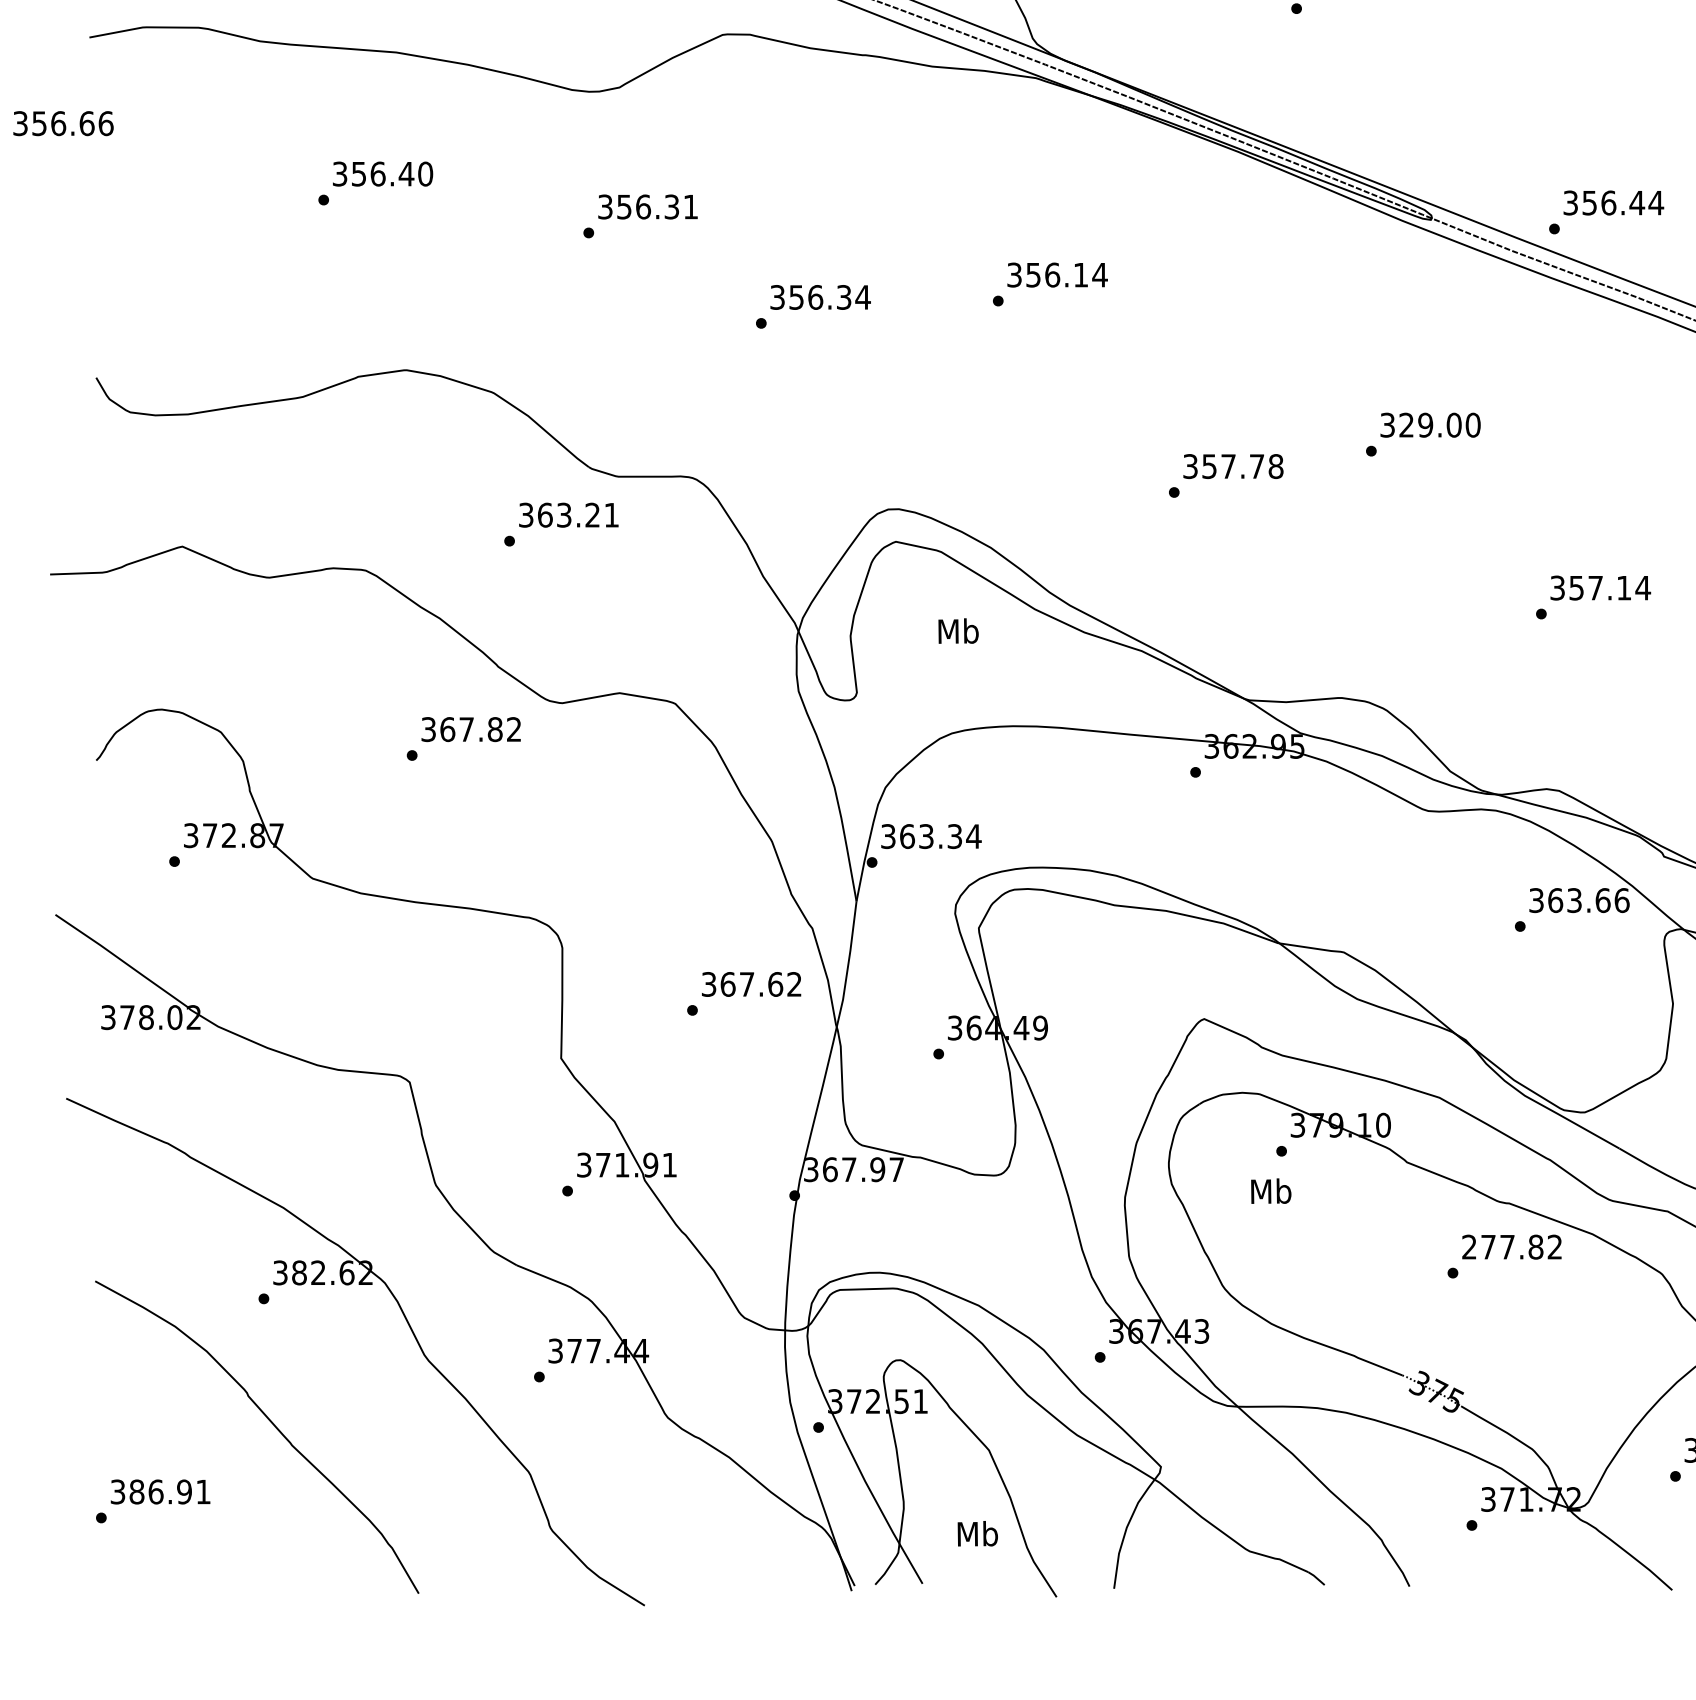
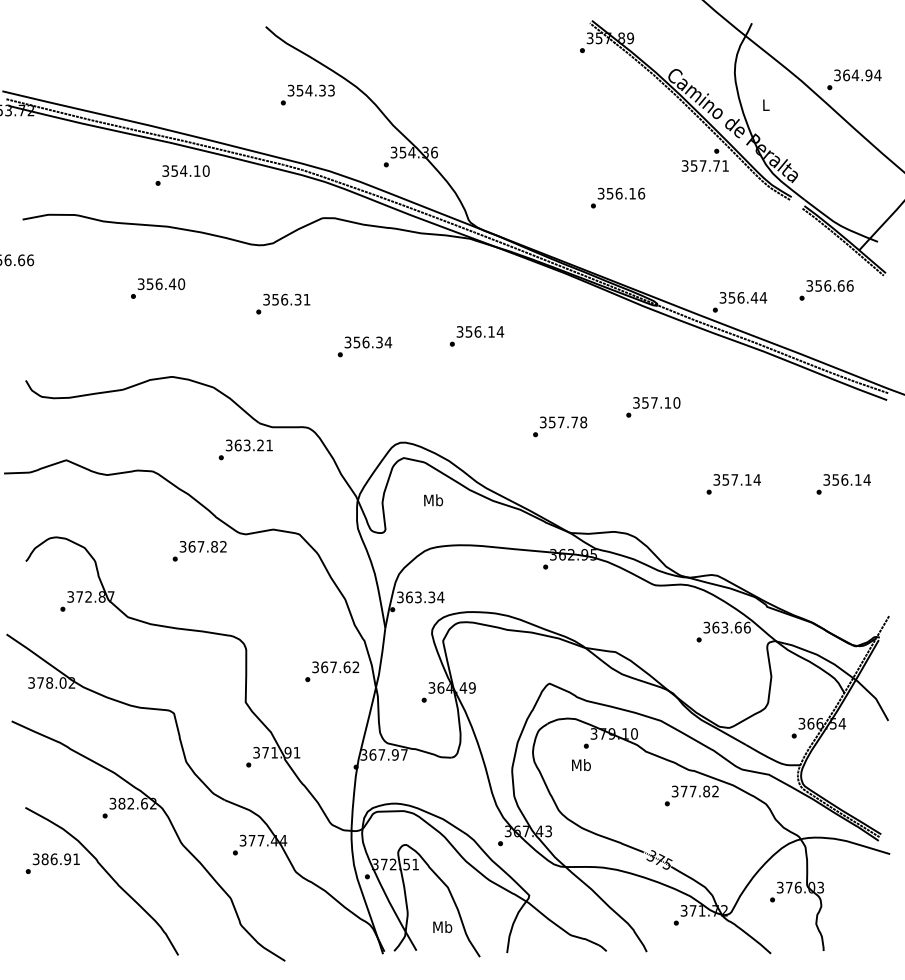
text: (1430, 424) -> (656, 402), 329.00 -> 357.10
text: (1468, 1247) -> (674, 791), 277.82 -> 377.82
text: (152, 1500) -> (52, 863), moved

